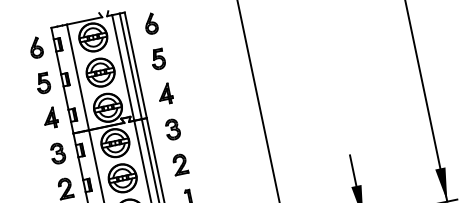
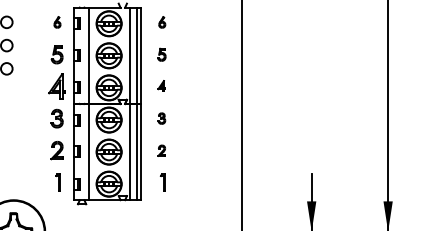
part: (151, 23) -> (162, 22), size x0.6
part: (36, 47) -> (57, 22), size x0.6
part: (157, 59) -> (161, 54), size x0.7
part: (164, 93) -> (161, 85), size x0.6
part: (49, 117) -> (56, 85), size x1.4
part: (172, 129) -> (161, 118), size x0.6
part: (179, 164) -> (161, 150), size x0.6

